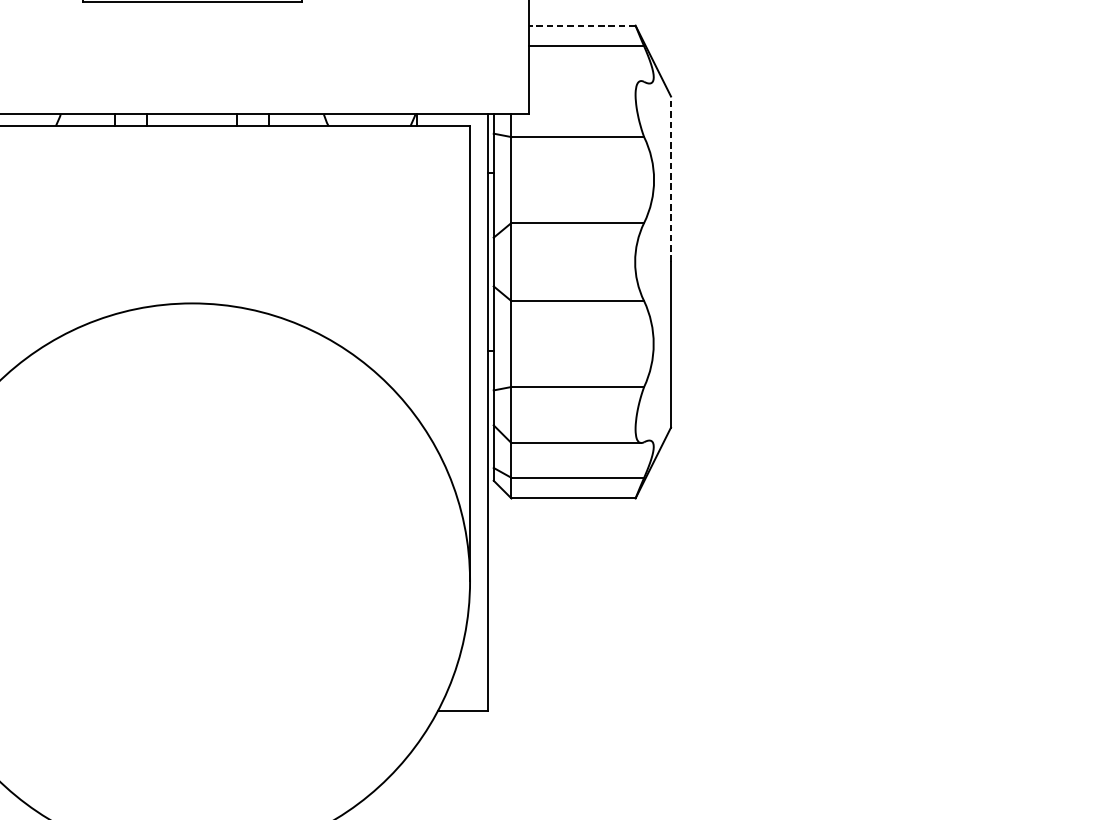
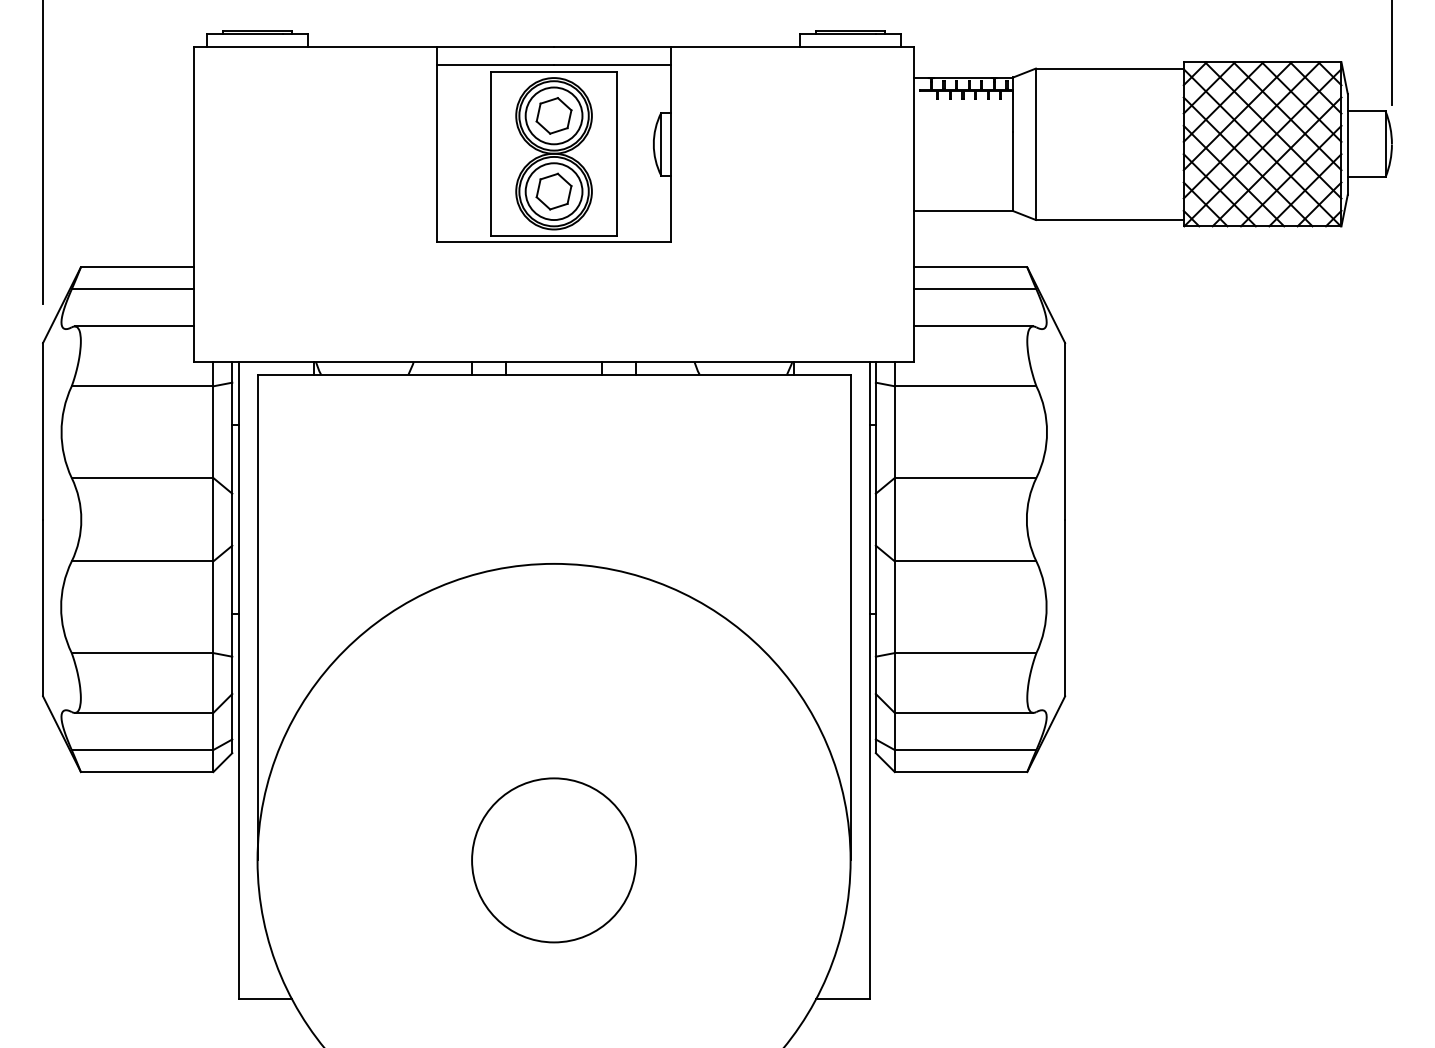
line: (582, 25) -> (970, 267), dashed -> solid
line: (585, 81) -> (973, 326), added
line: (671, 178) -> (1065, 430), dashed -> solid
circle: (191, 581) -> (553, 860), added

